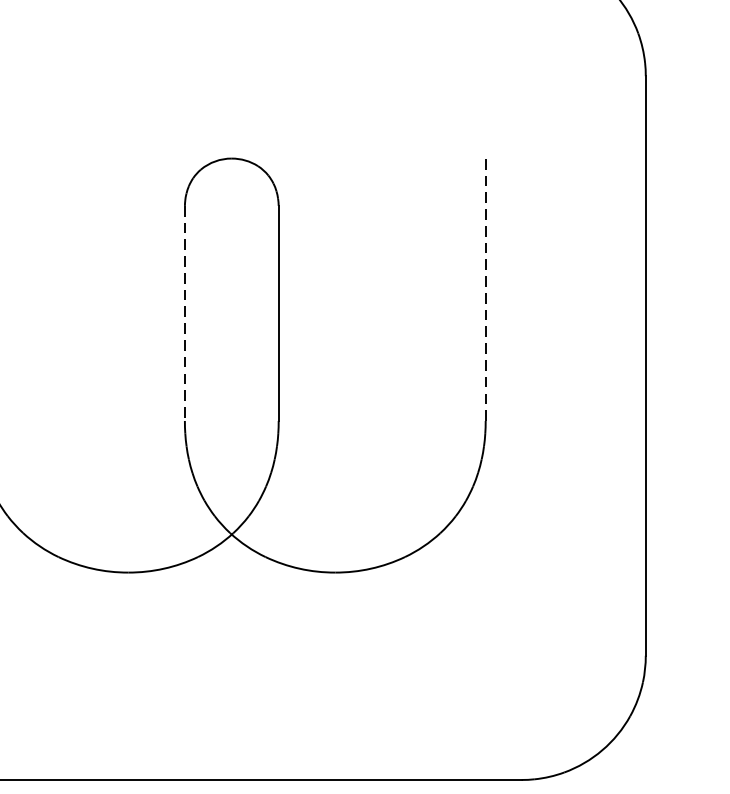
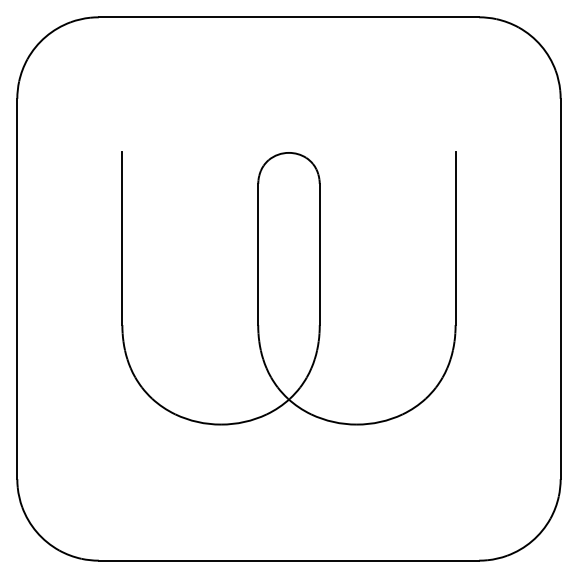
line: (485, 289) -> (455, 238), dashed -> solid
line: (185, 313) -> (258, 254), dashed -> solid

